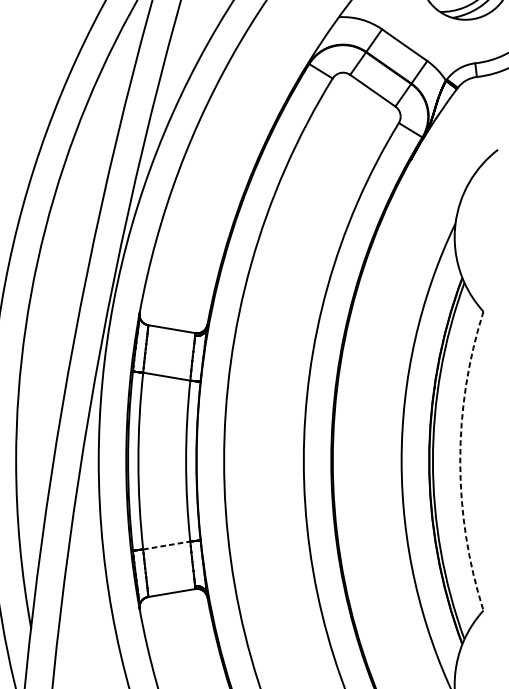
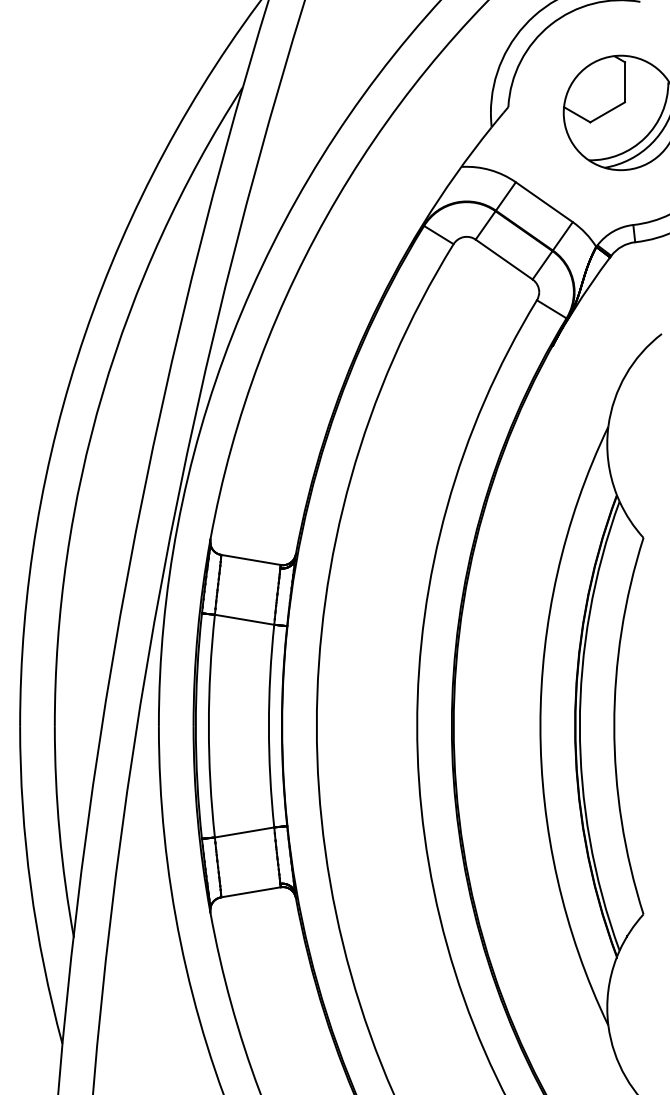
arc: (460, 461) -> (614, 726), dashed -> solid
line: (167, 545) -> (245, 832), dashed -> solid

